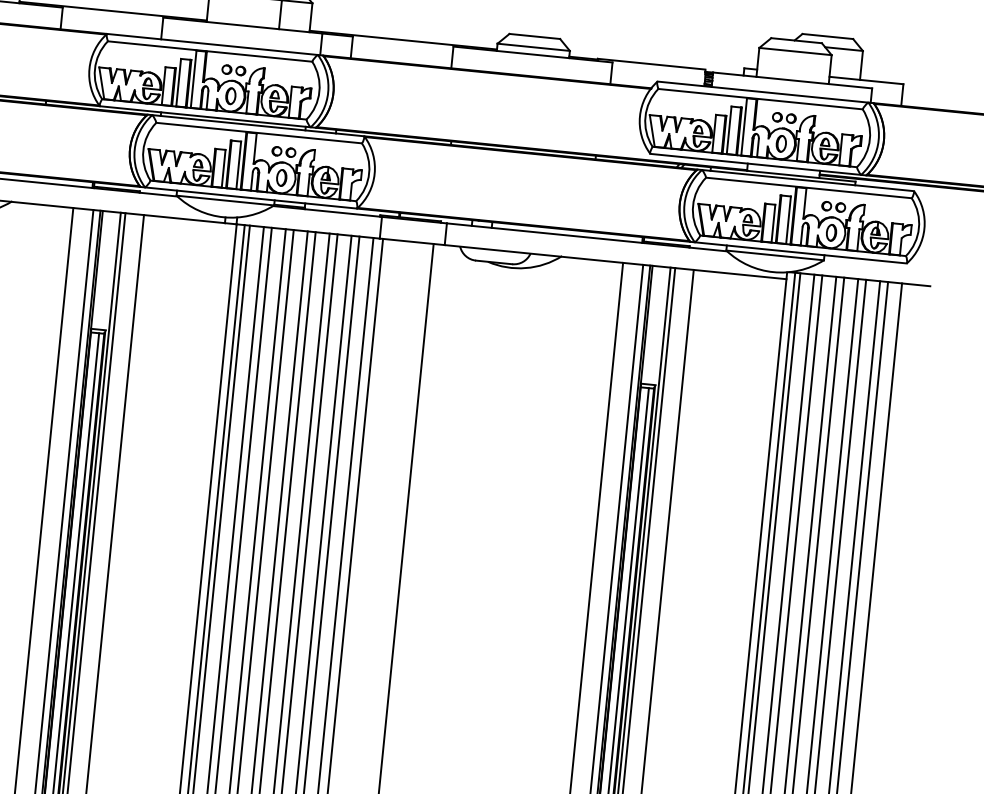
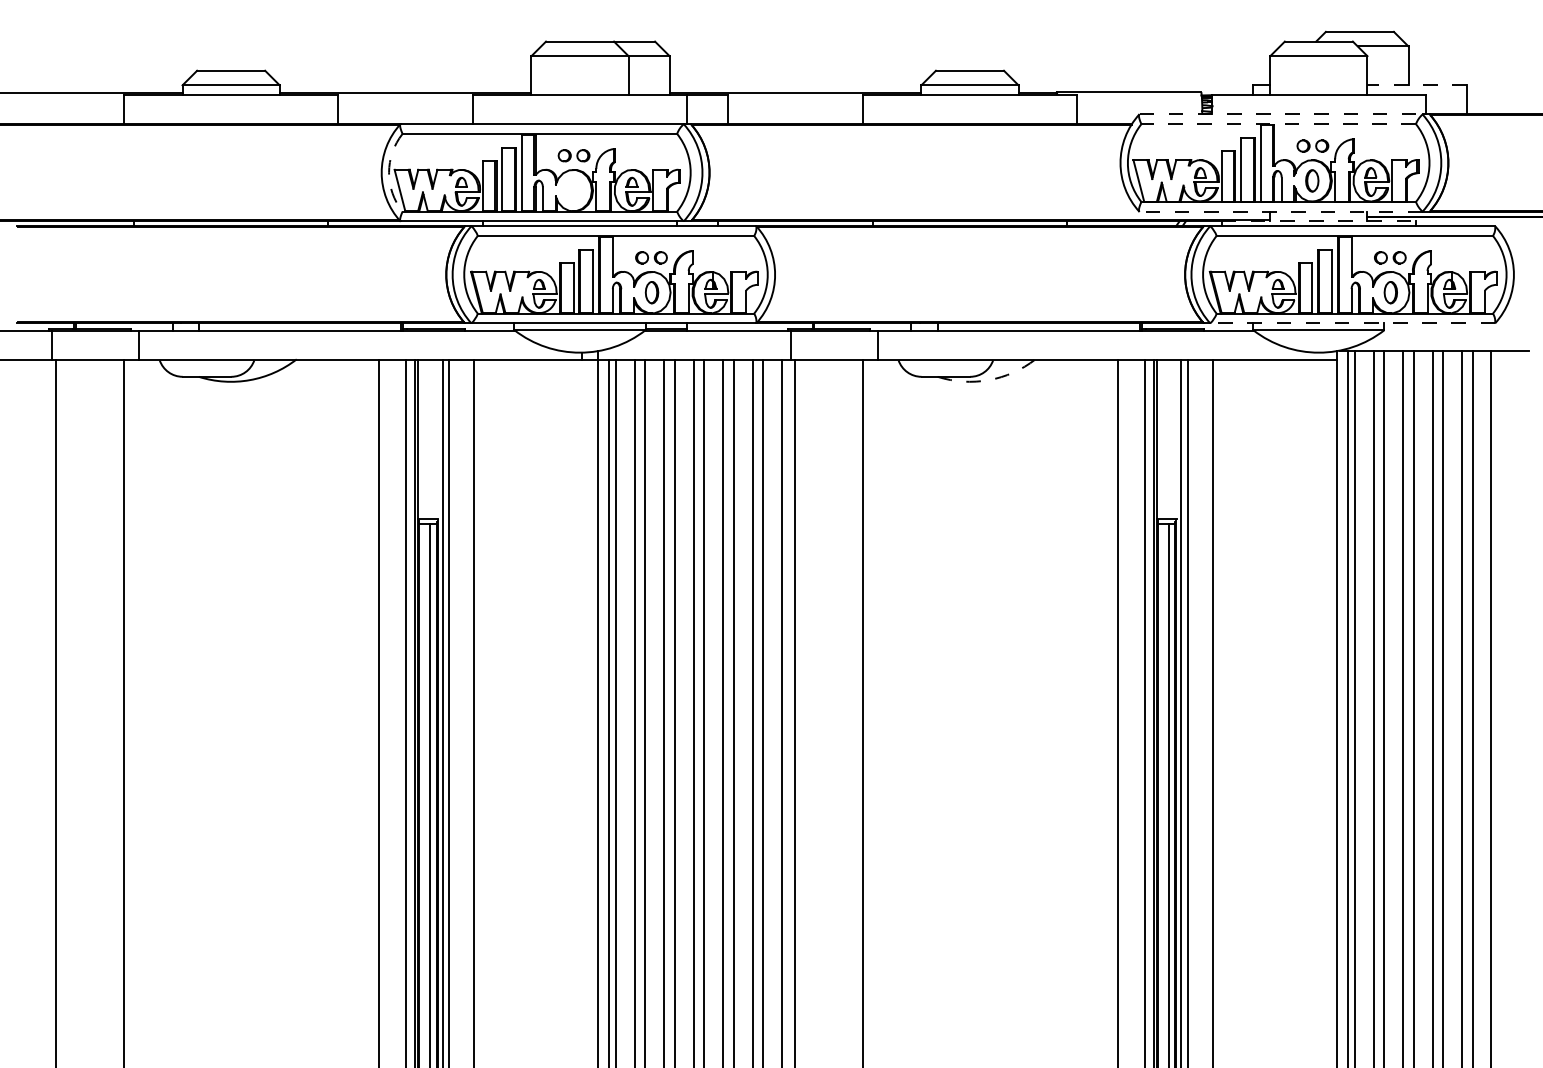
arc: (95, 69) -> (389, 172), solid -> dashed
line: (866, 80) -> (1417, 85), solid -> dashed
line: (763, 92) -> (1281, 114), solid -> dashed
part: (230, 96) -> (573, 190), removed
line: (760, 99) -> (1278, 124), solid -> dashed
line: (756, 164) -> (1281, 211), solid -> dashed
line: (783, 174) -> (1319, 221), solid -> dashed
line: (800, 252) -> (1352, 323), solid -> dashed
arc: (525, 268) -> (988, 380), solid -> dashed

